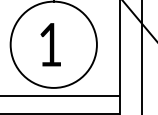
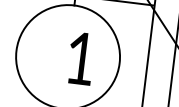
text: (50, 44) -> (80, 58), moved

